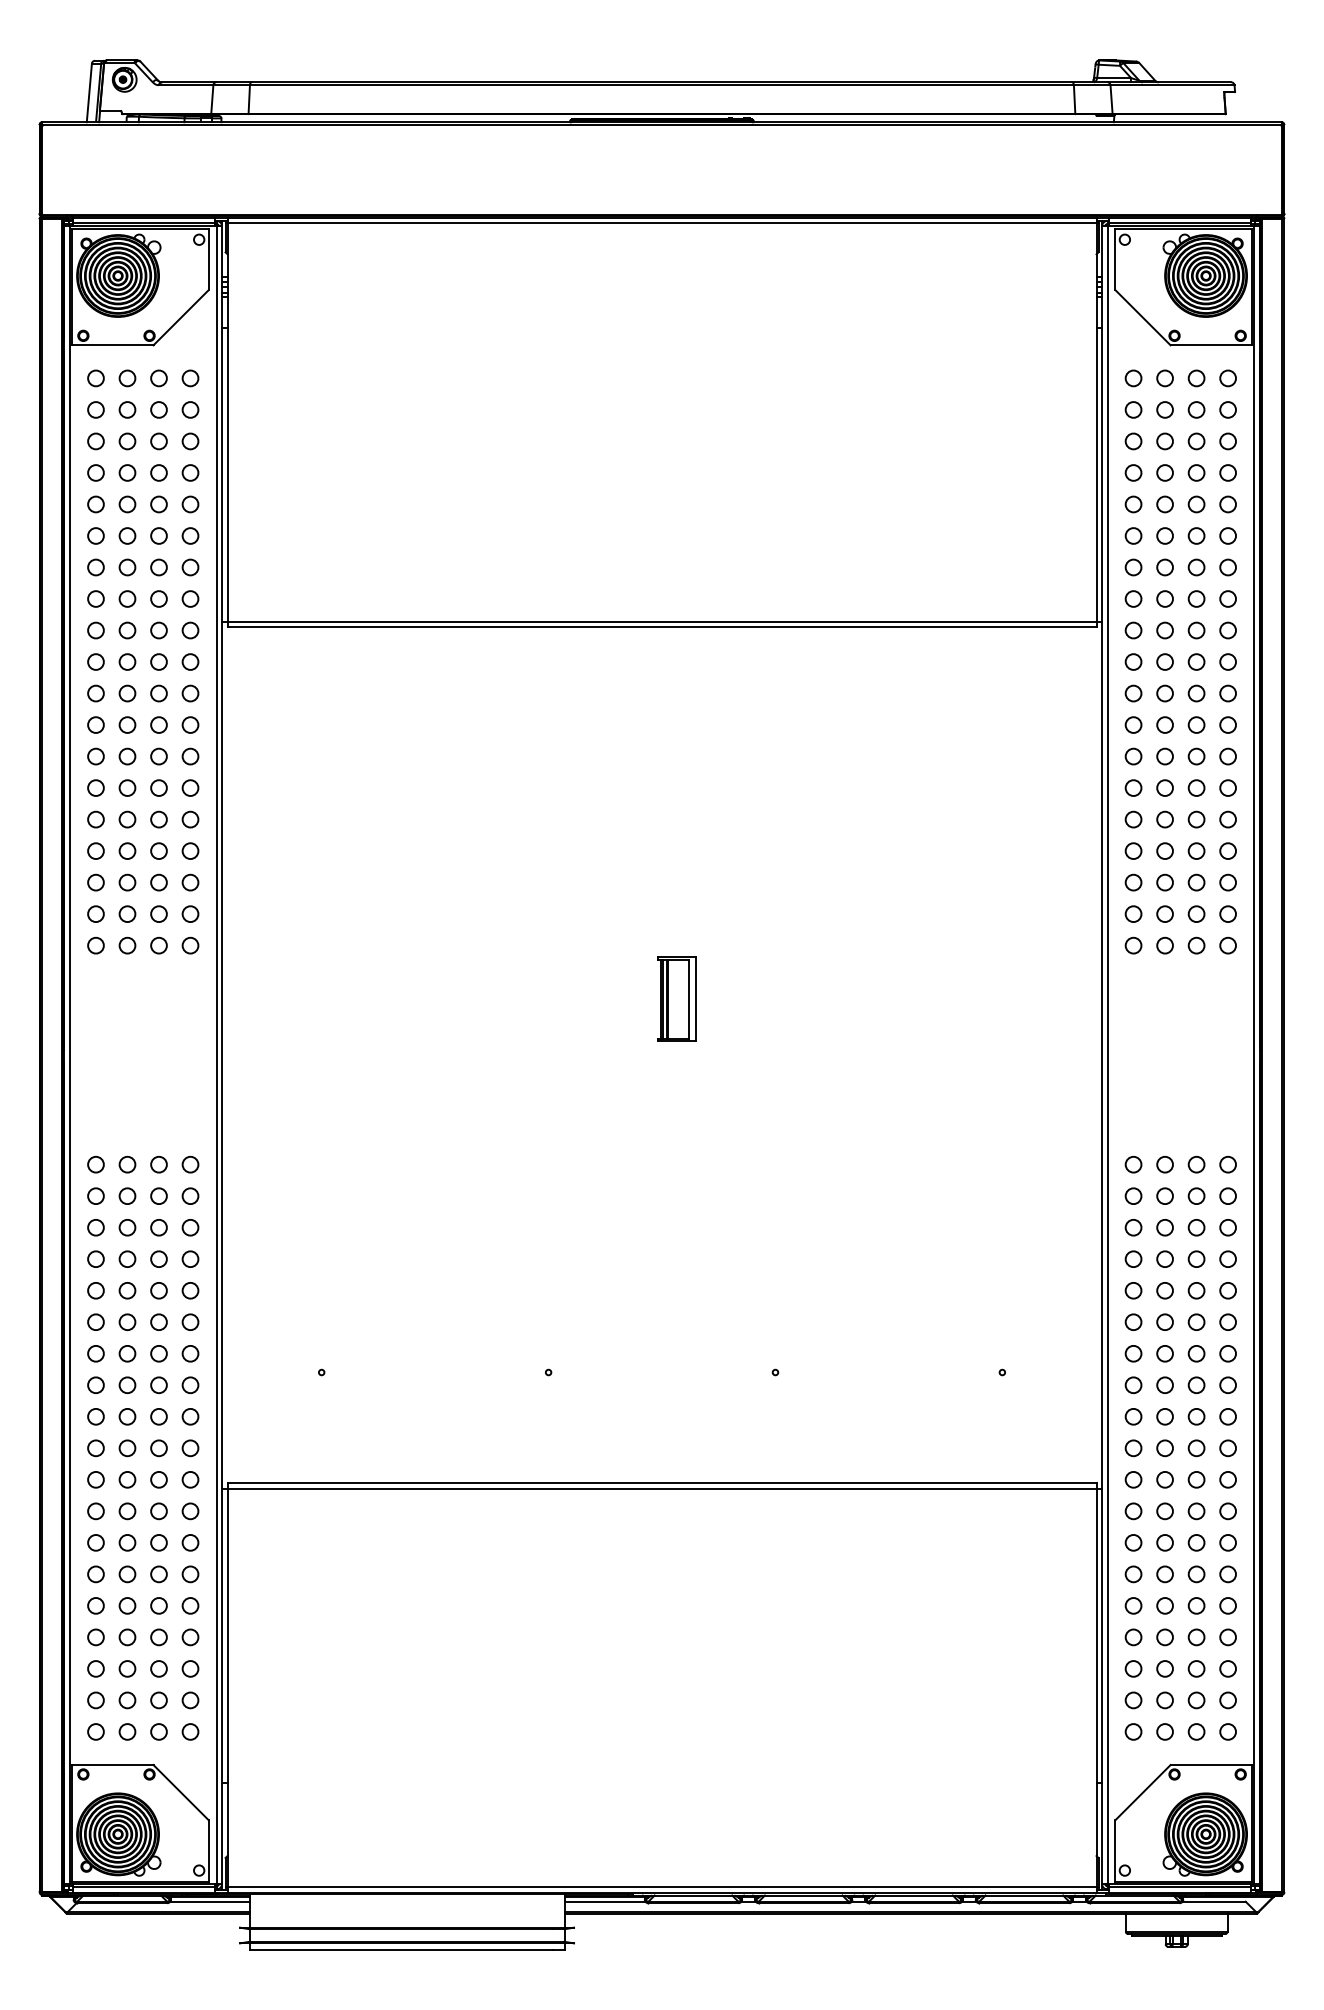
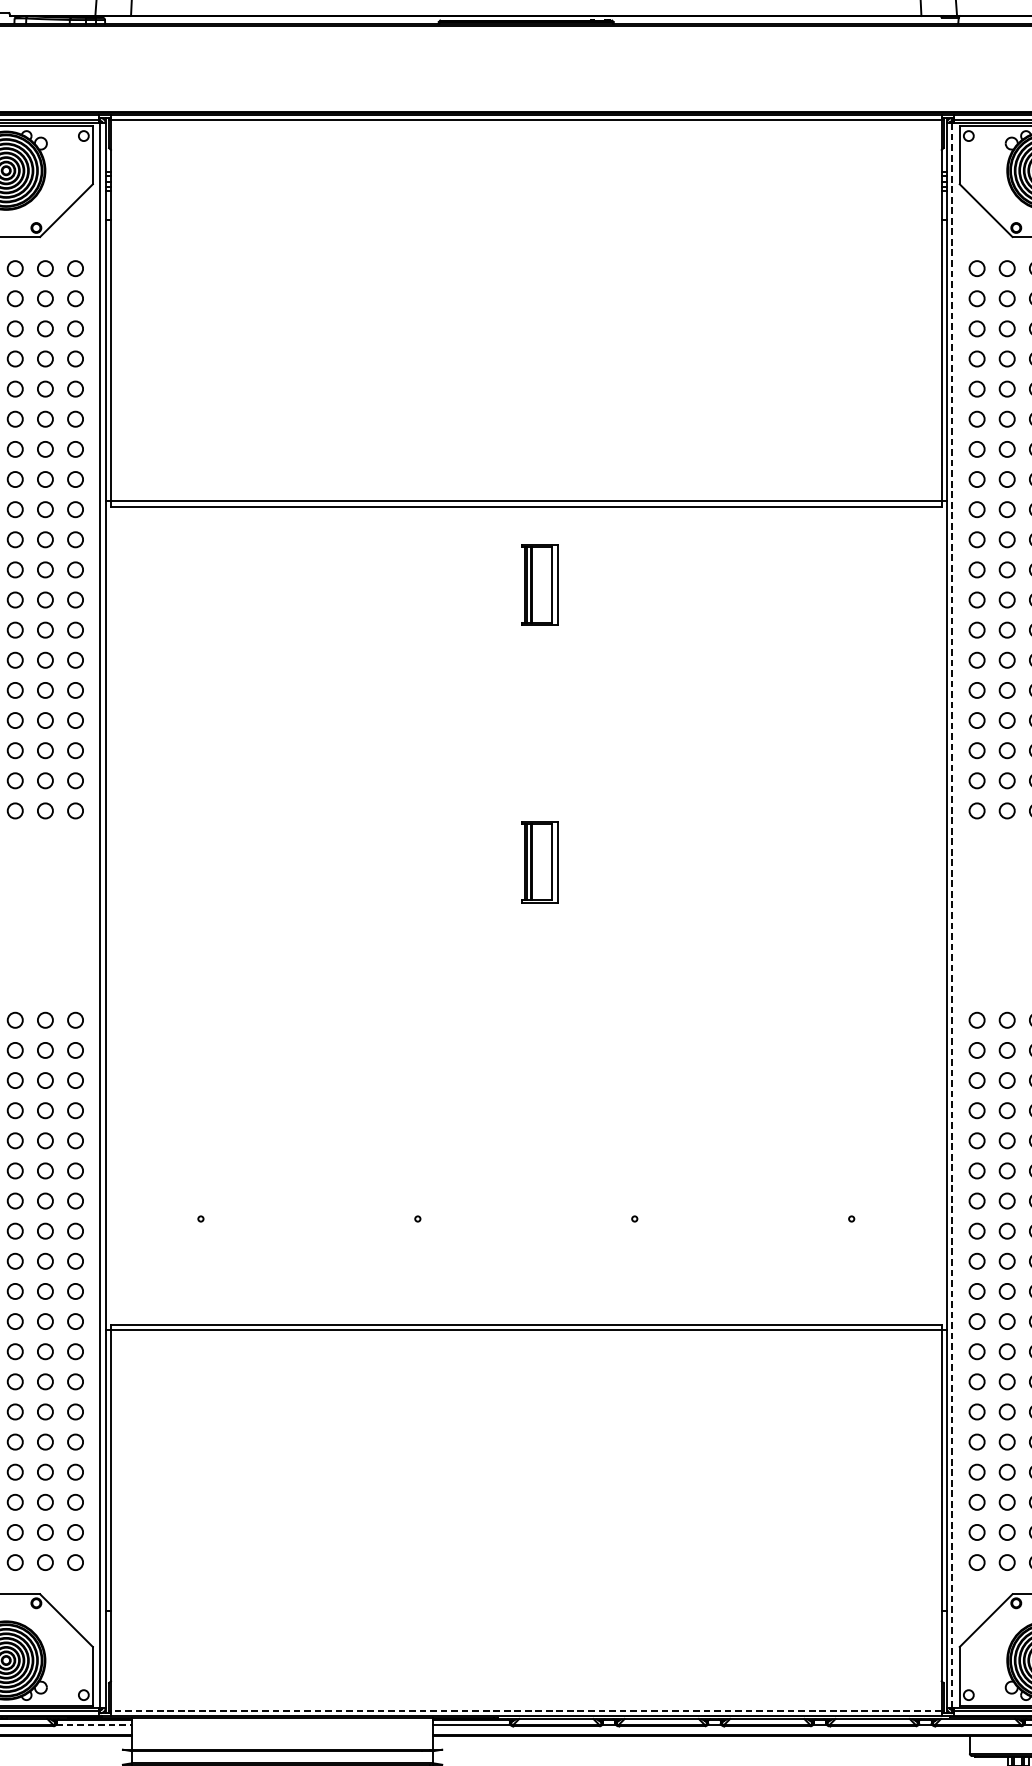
part: (676, 708) -> (540, 584), added
line: (1107, 1055) -> (952, 915), solid -> dashed
line: (661, 1887) -> (525, 1711), solid -> dashed
line: (209, 1901) -> (93, 1724), solid -> dashed

